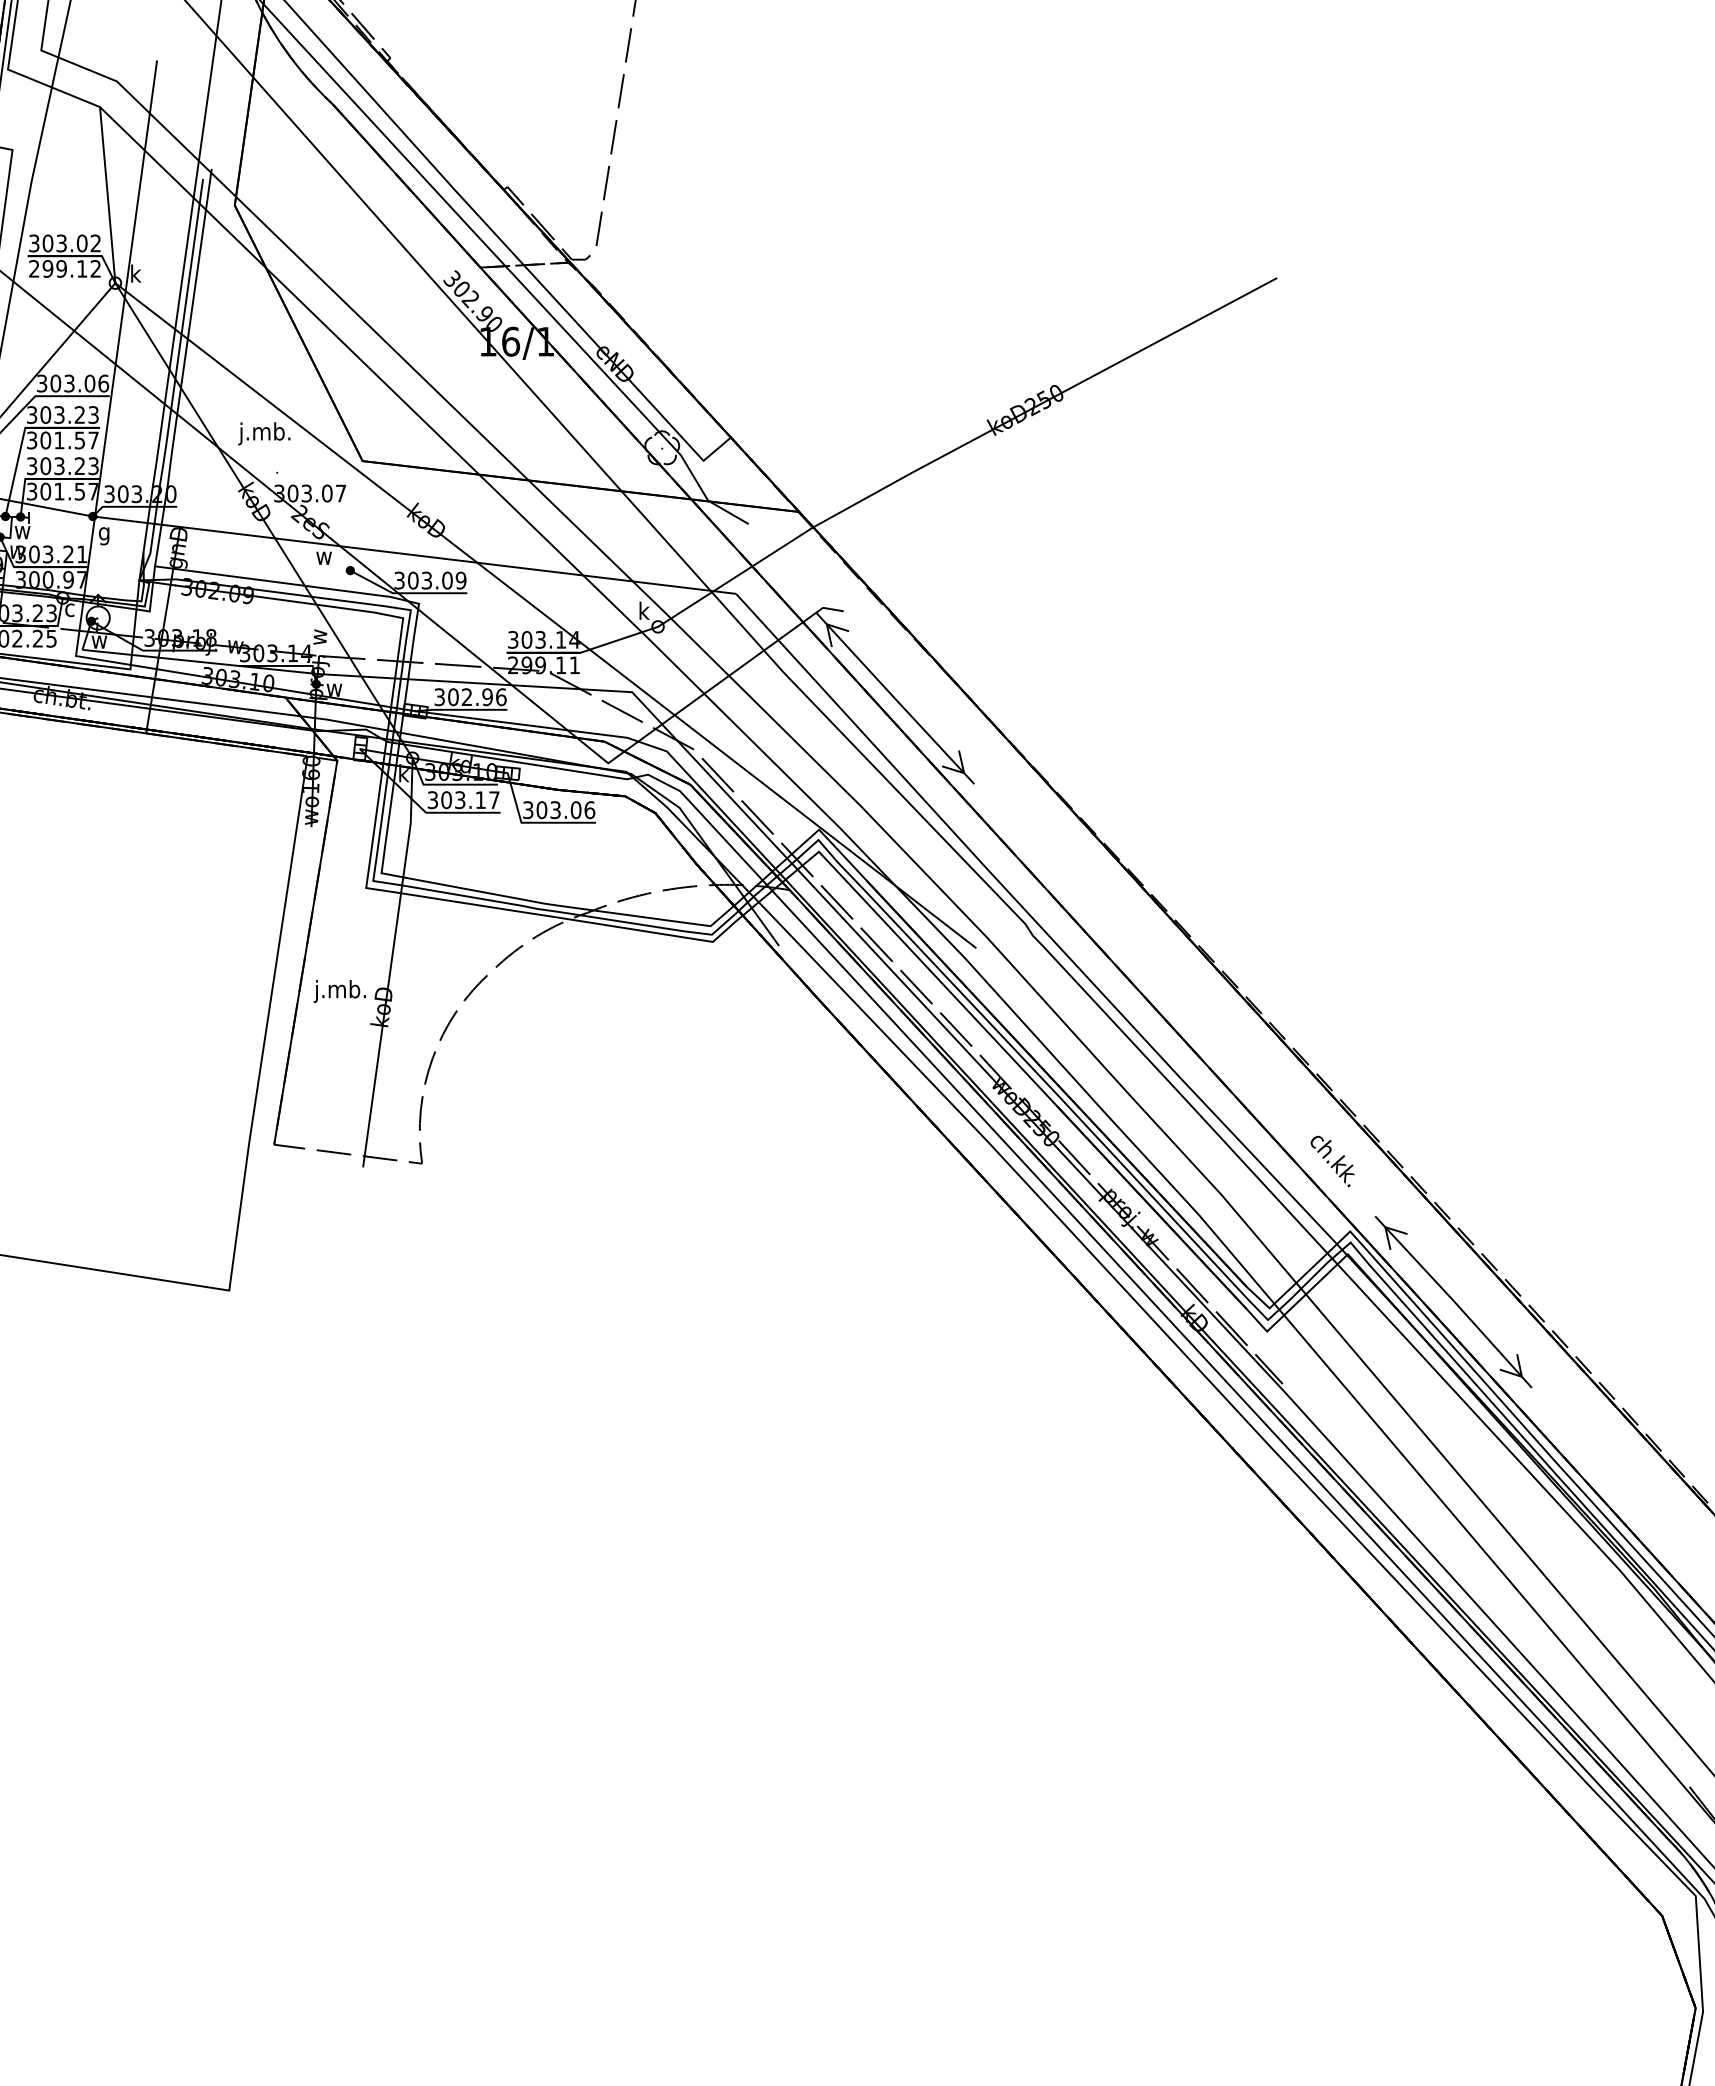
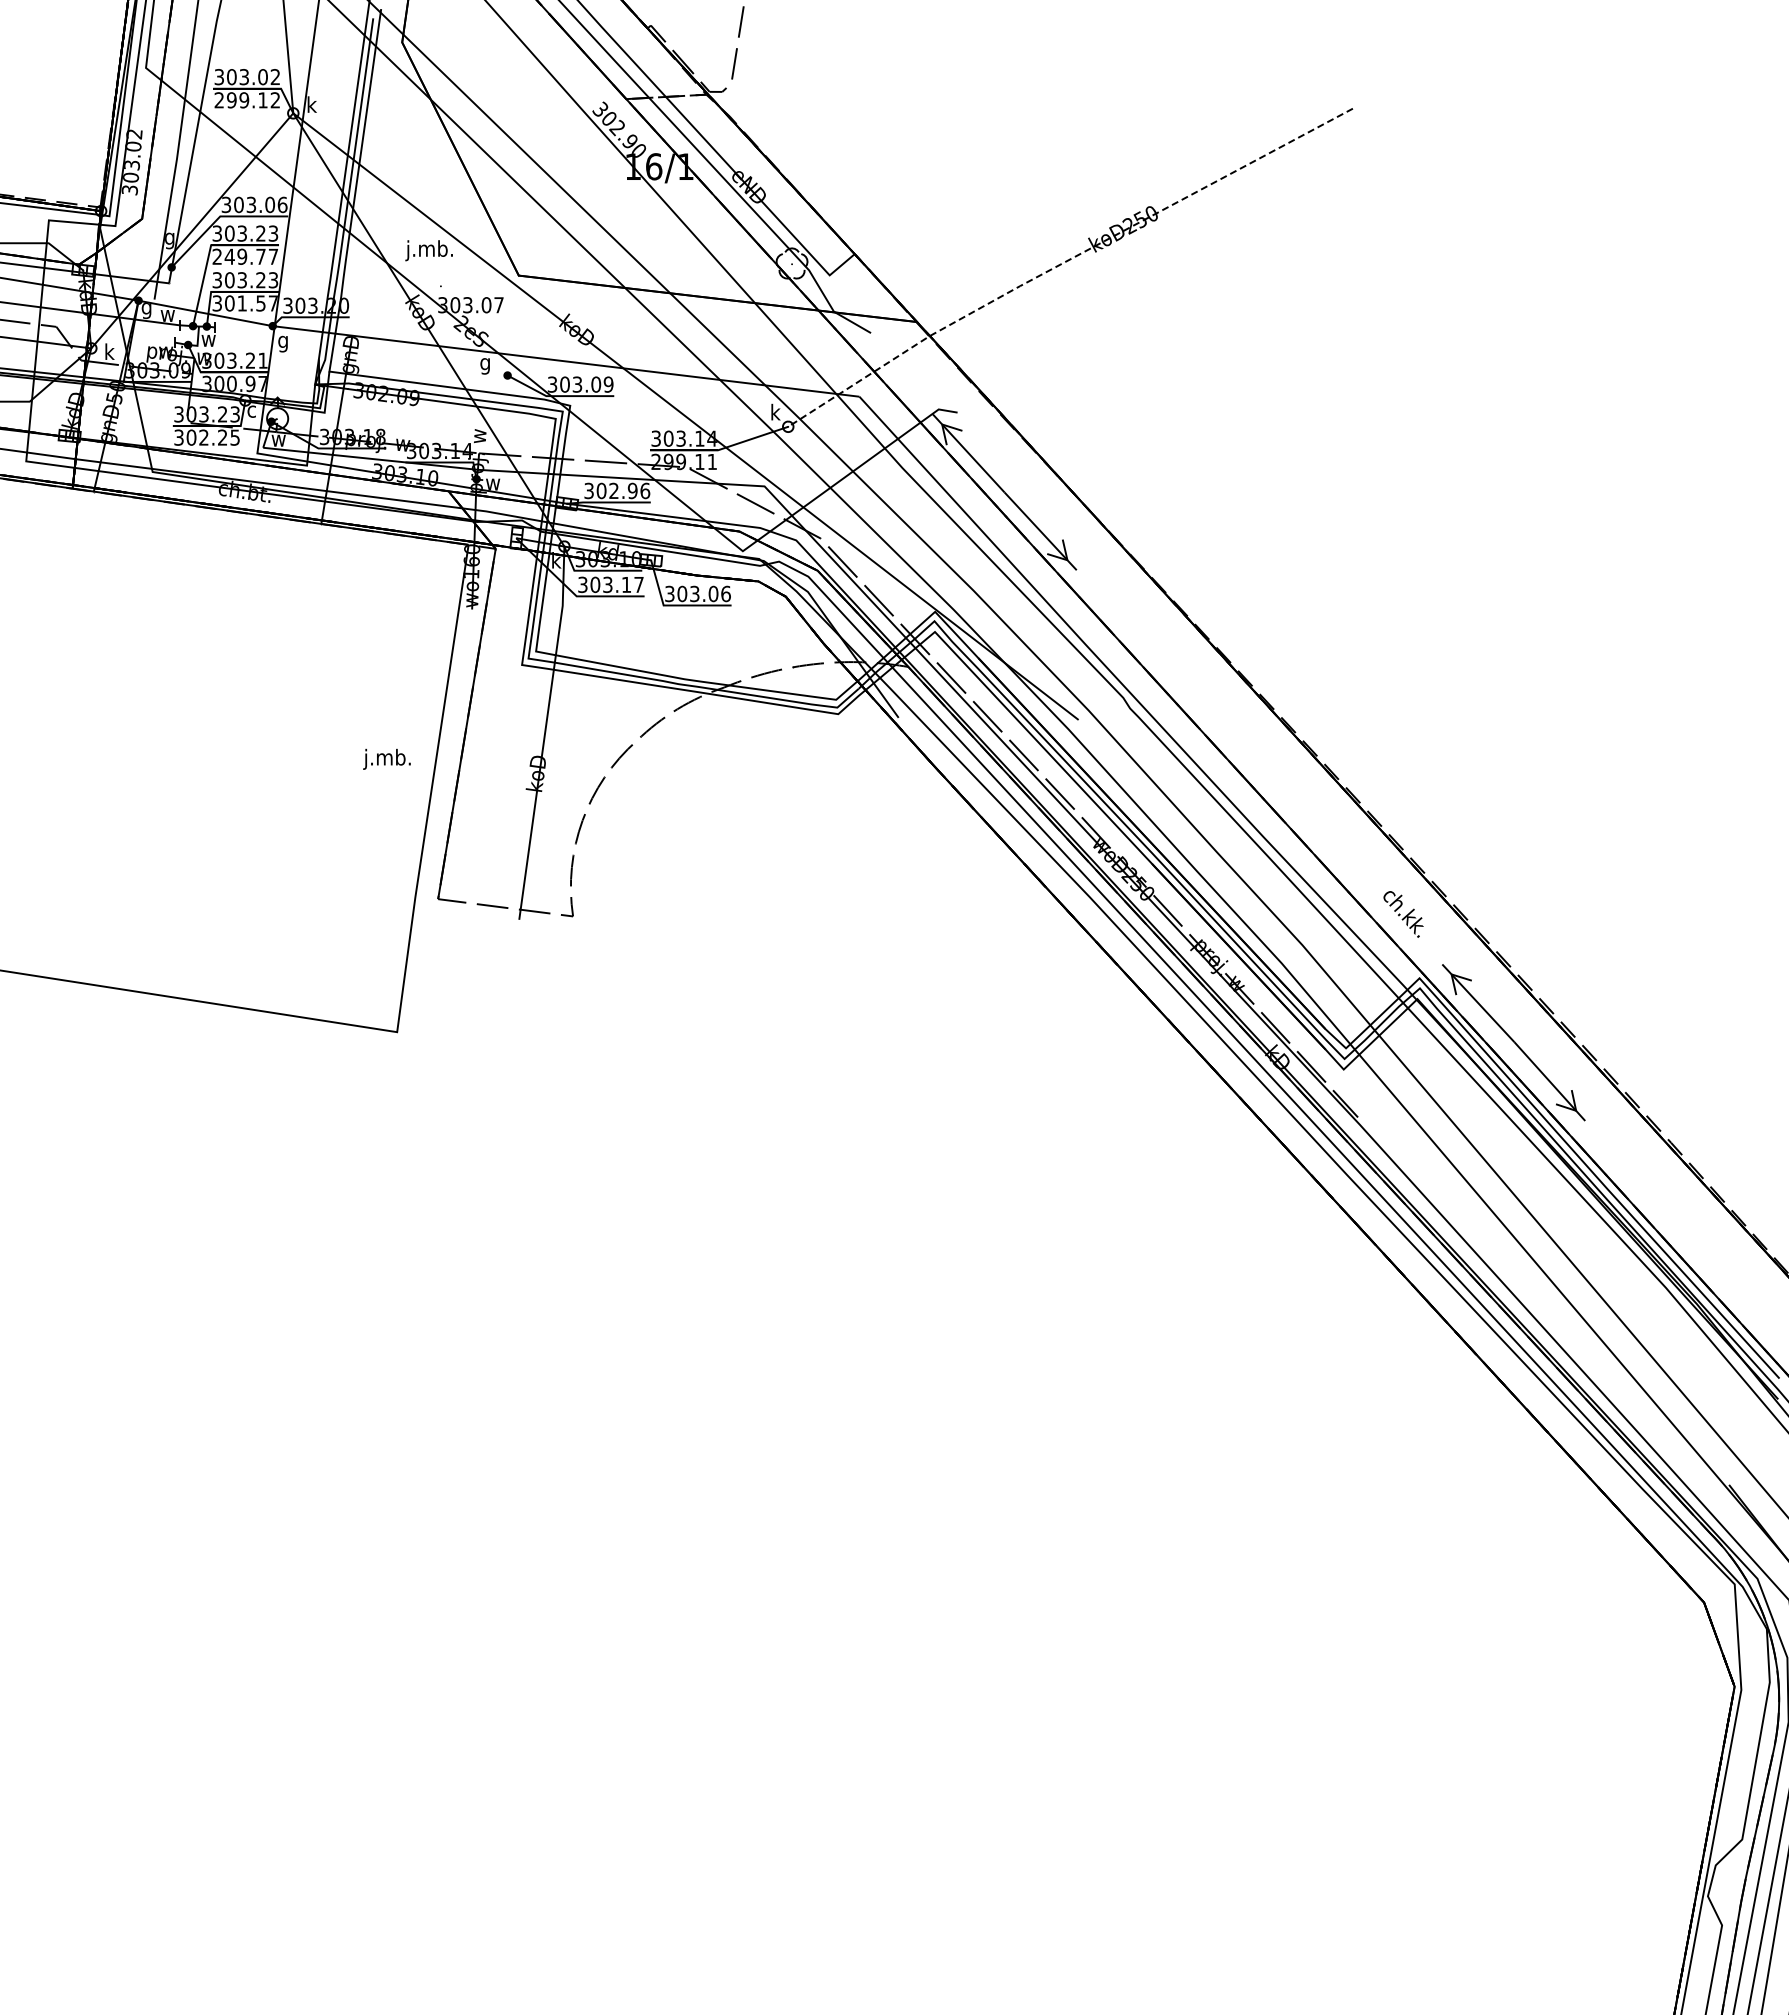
text: (55, 440) -> (238, 256), 301.57 -> 249.77
line: (962, 445) -> (1065, 261), solid -> dashed
text: (323, 560) -> (483, 366), w -> g
text: (339, 990) -> (386, 758), moved

